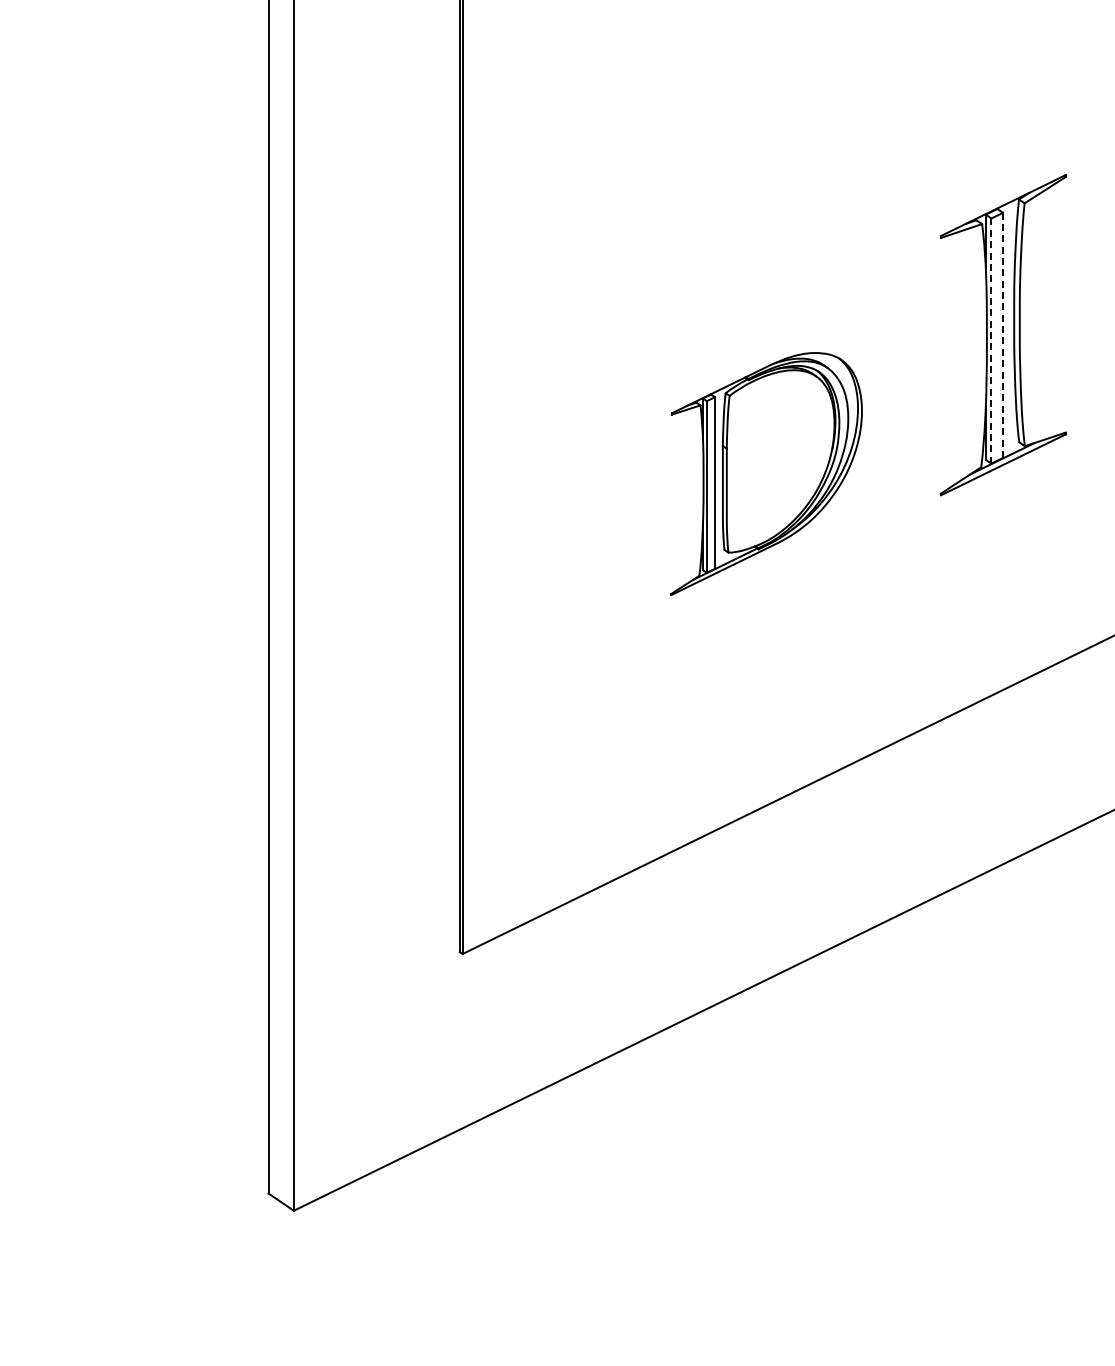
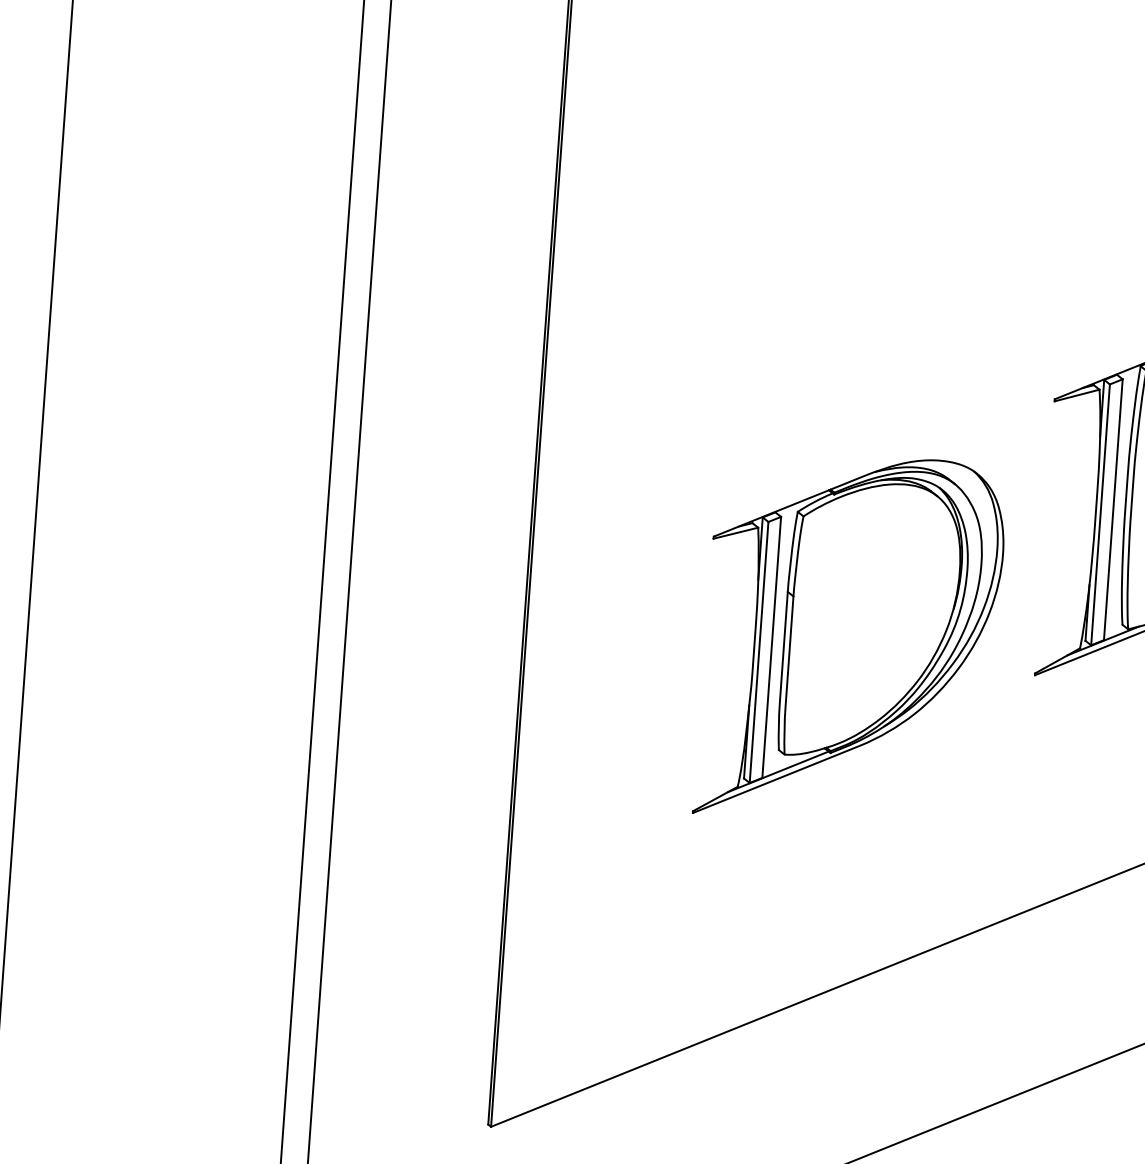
line: (1003, 335) -> (1113, 509), dashed -> solid
line: (991, 341) -> (1100, 515), dashed -> solid
part: (766, 473) -> (851, 638), size x1.43

